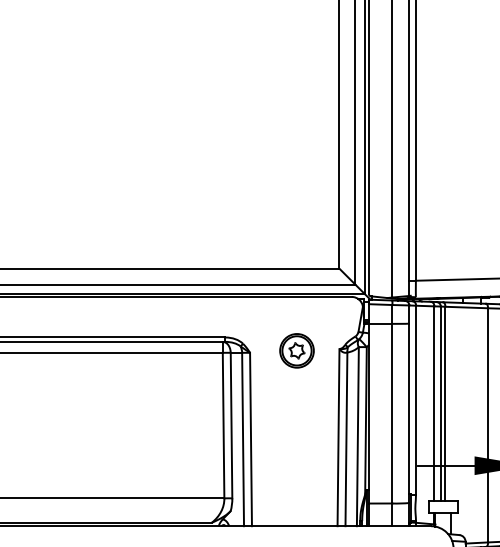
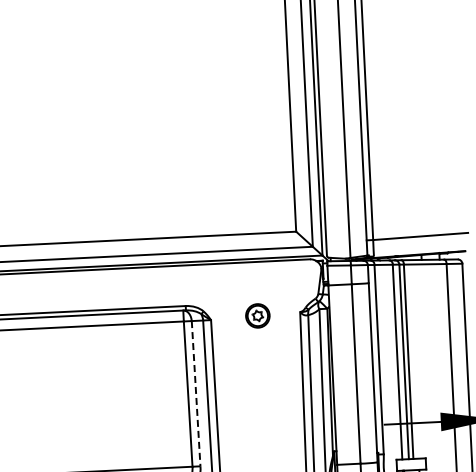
part: (296, 350) -> (257, 315), size x0.7
line: (231, 425) -> (196, 393), solid -> dashed

